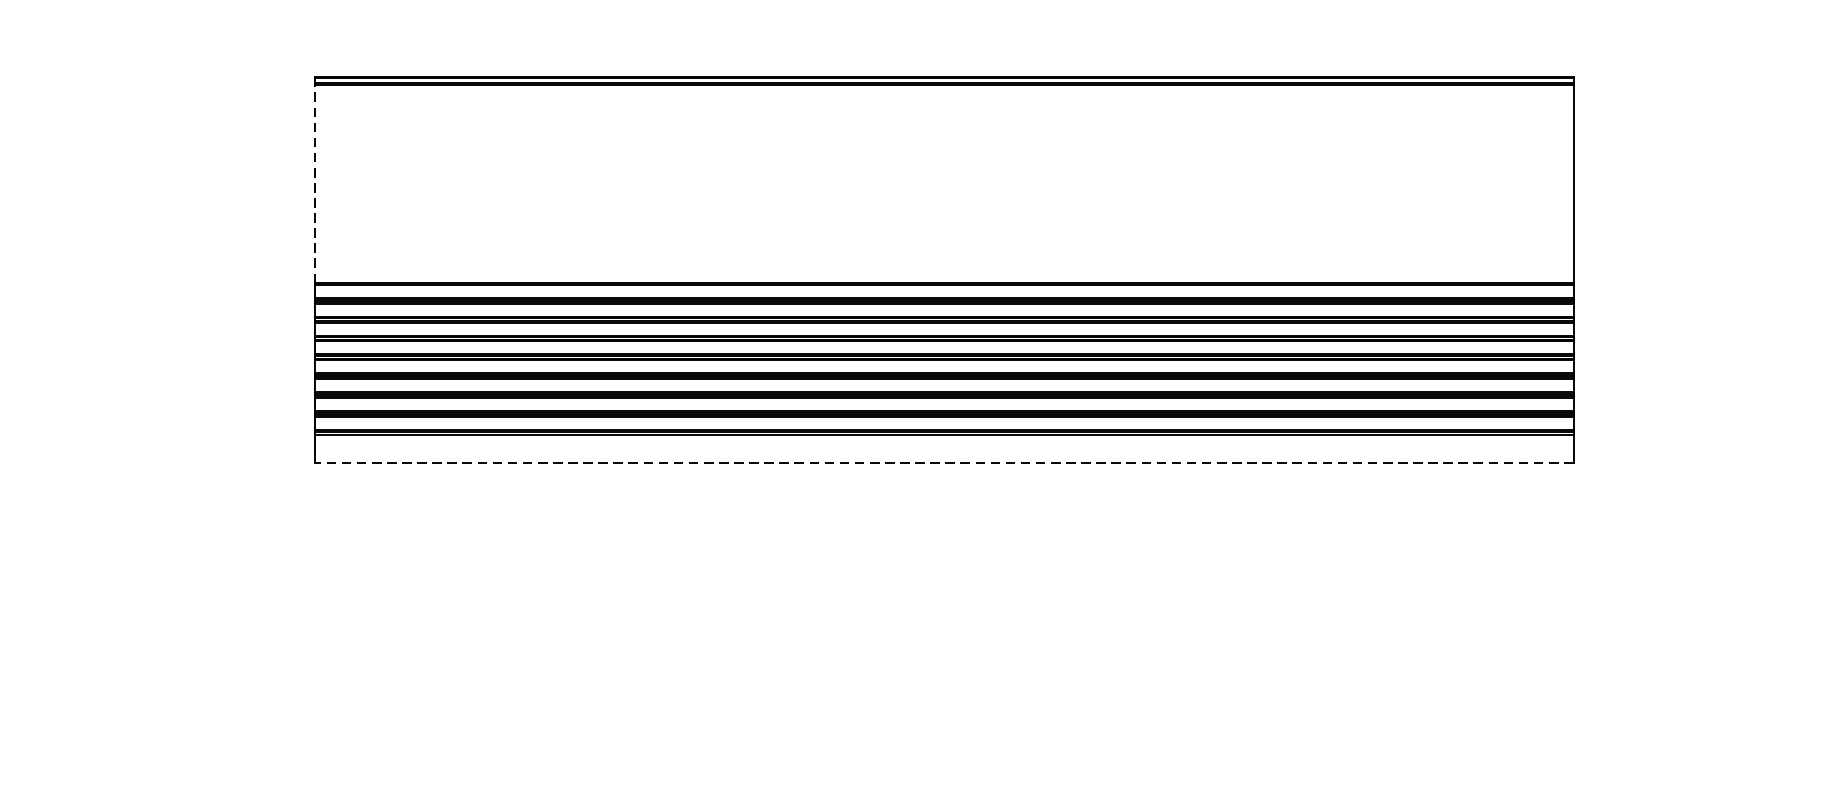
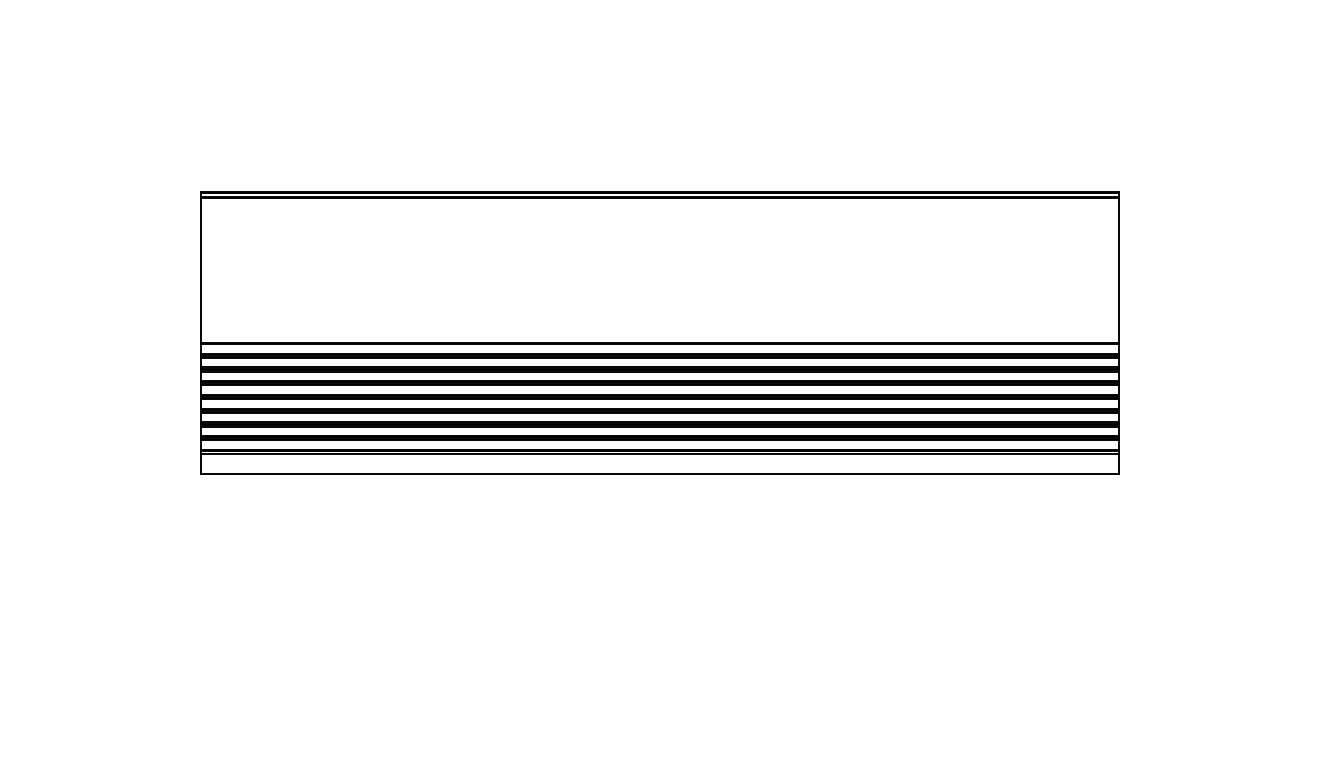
line: (315, 183) -> (201, 270), dashed -> solid
line: (944, 463) -> (660, 474), dashed -> solid

